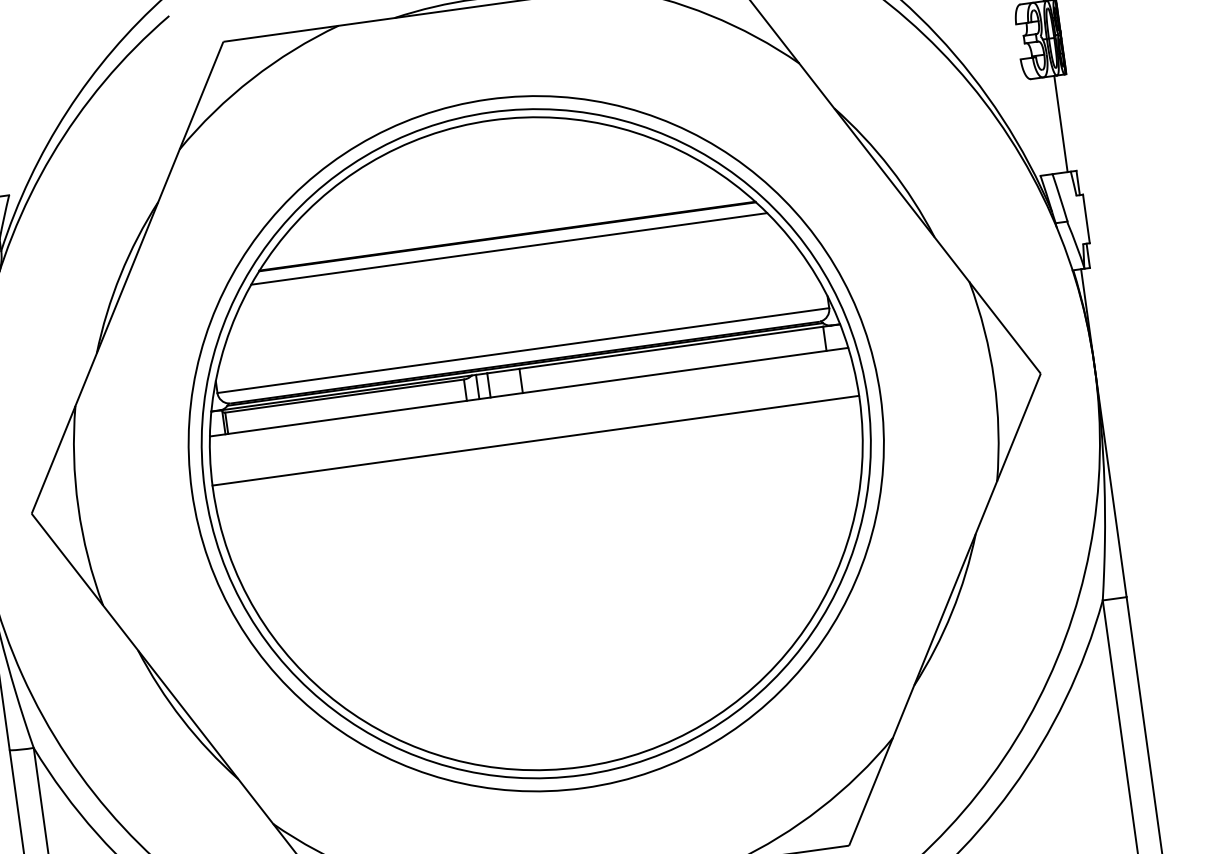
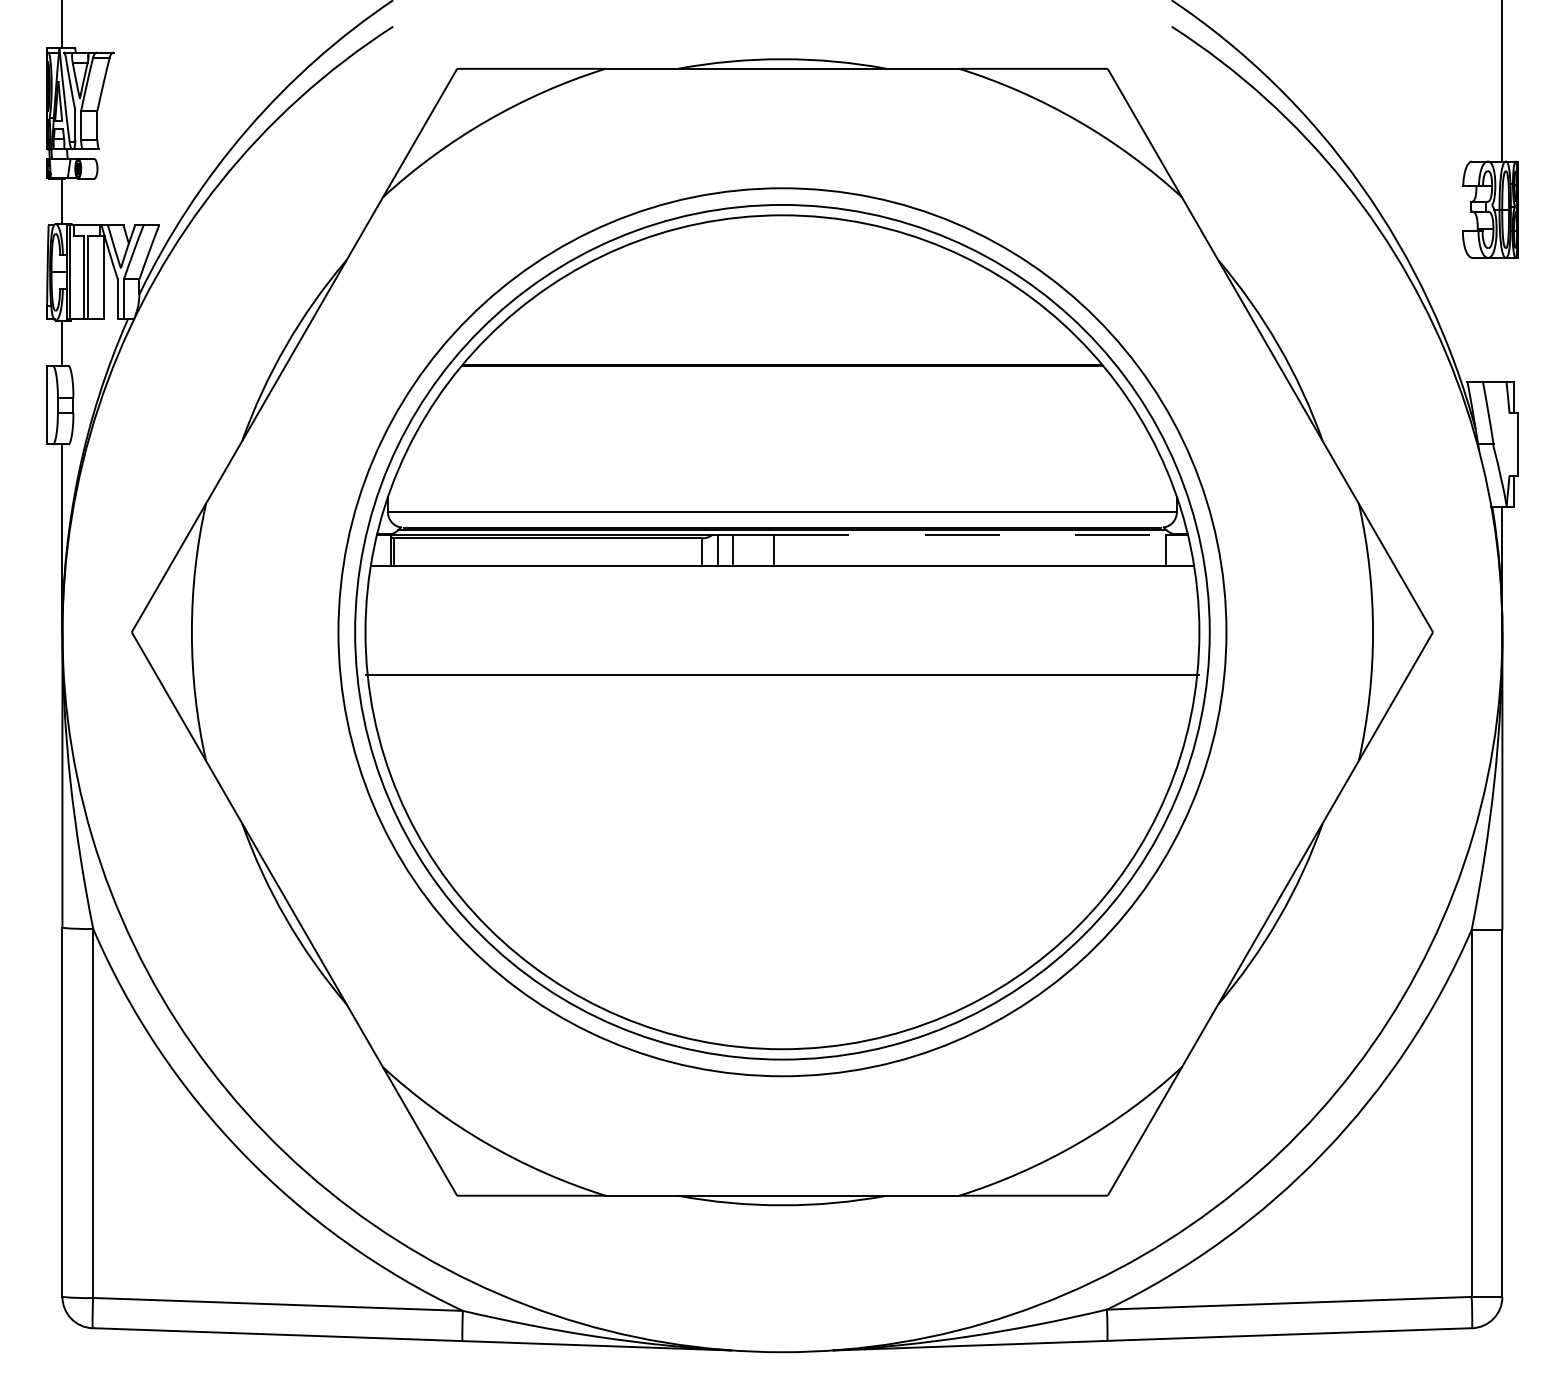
line: (1061, 123) -> (1502, 319), removed
line: (509, 249) -> (782, 381), removed
line: (671, 347) -> (970, 534), solid -> dashed
line: (535, 440) -> (782, 675), moved

